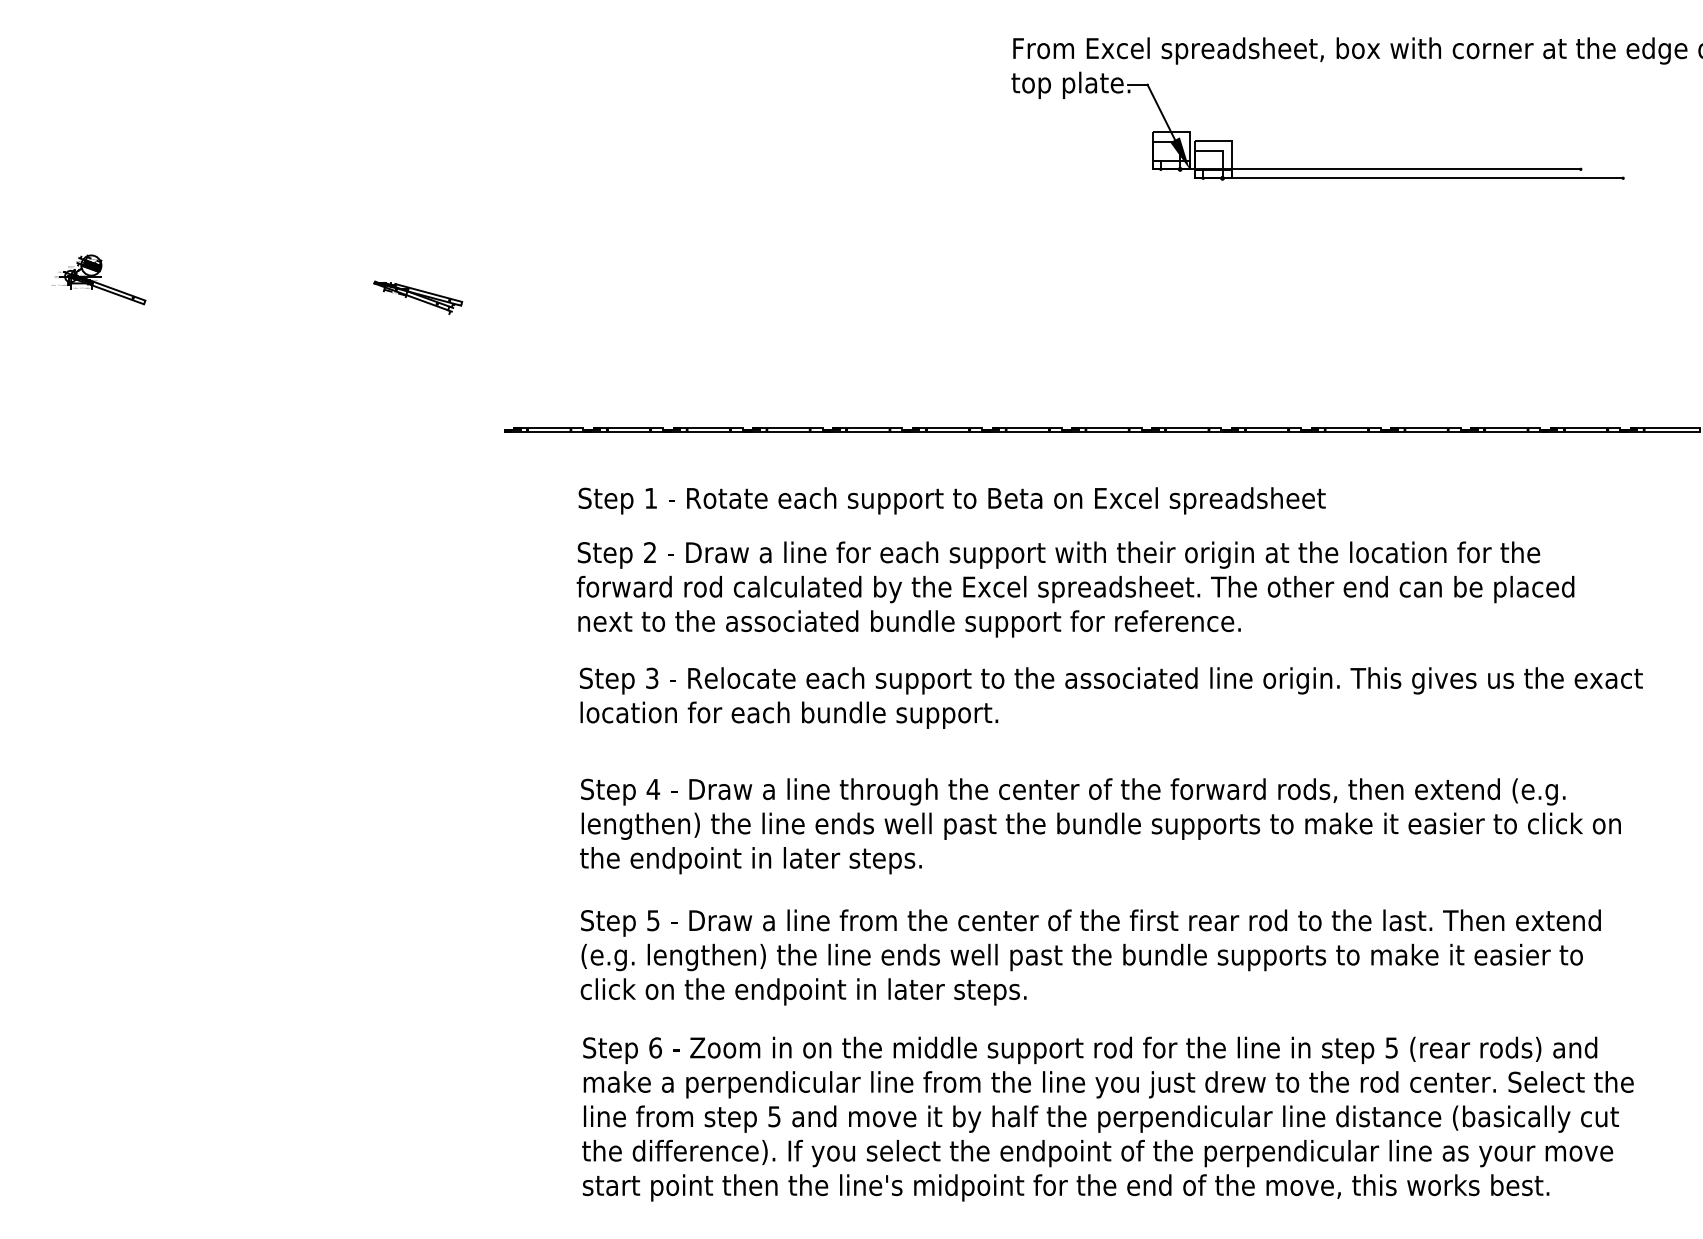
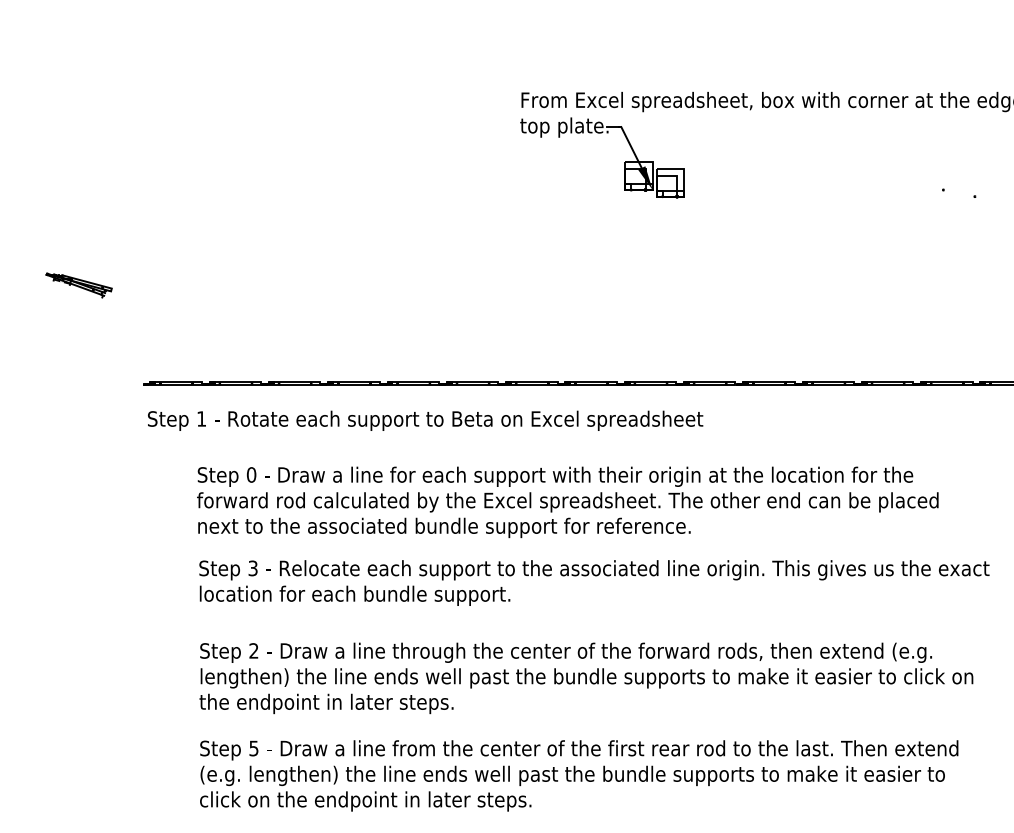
line: (1380, 169) -> (794, 190), removed
line: (1422, 178) -> (825, 196), removed
text: (951, 500) -> (425, 420), moved
text: (649, 552) -> (251, 474), 2 -> 0
text: (653, 788) -> (254, 650), 4 -> 2

